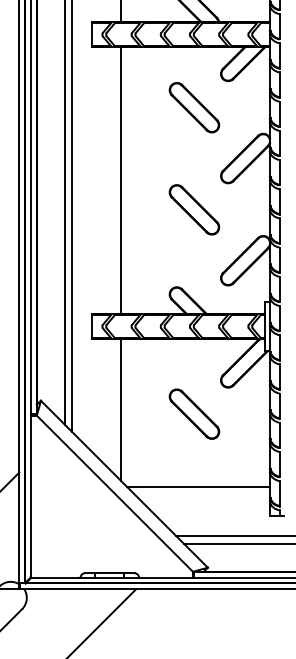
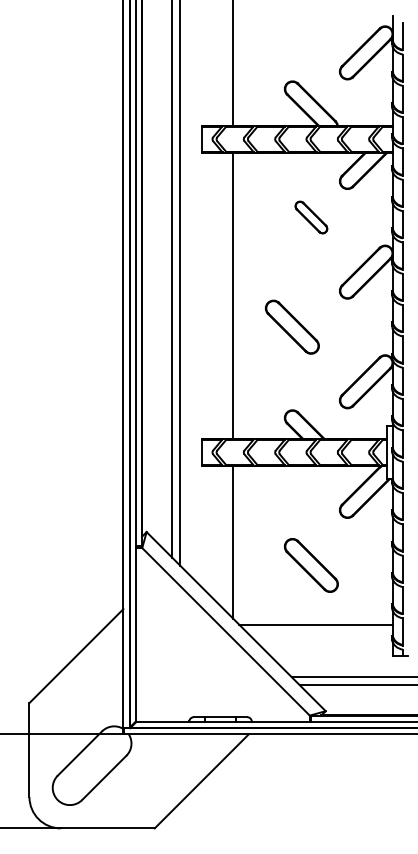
part: (194, 107) -> (311, 217), size x0.6
part: (194, 209) -> (292, 326), moved
part: (194, 414) -> (311, 565), moved

